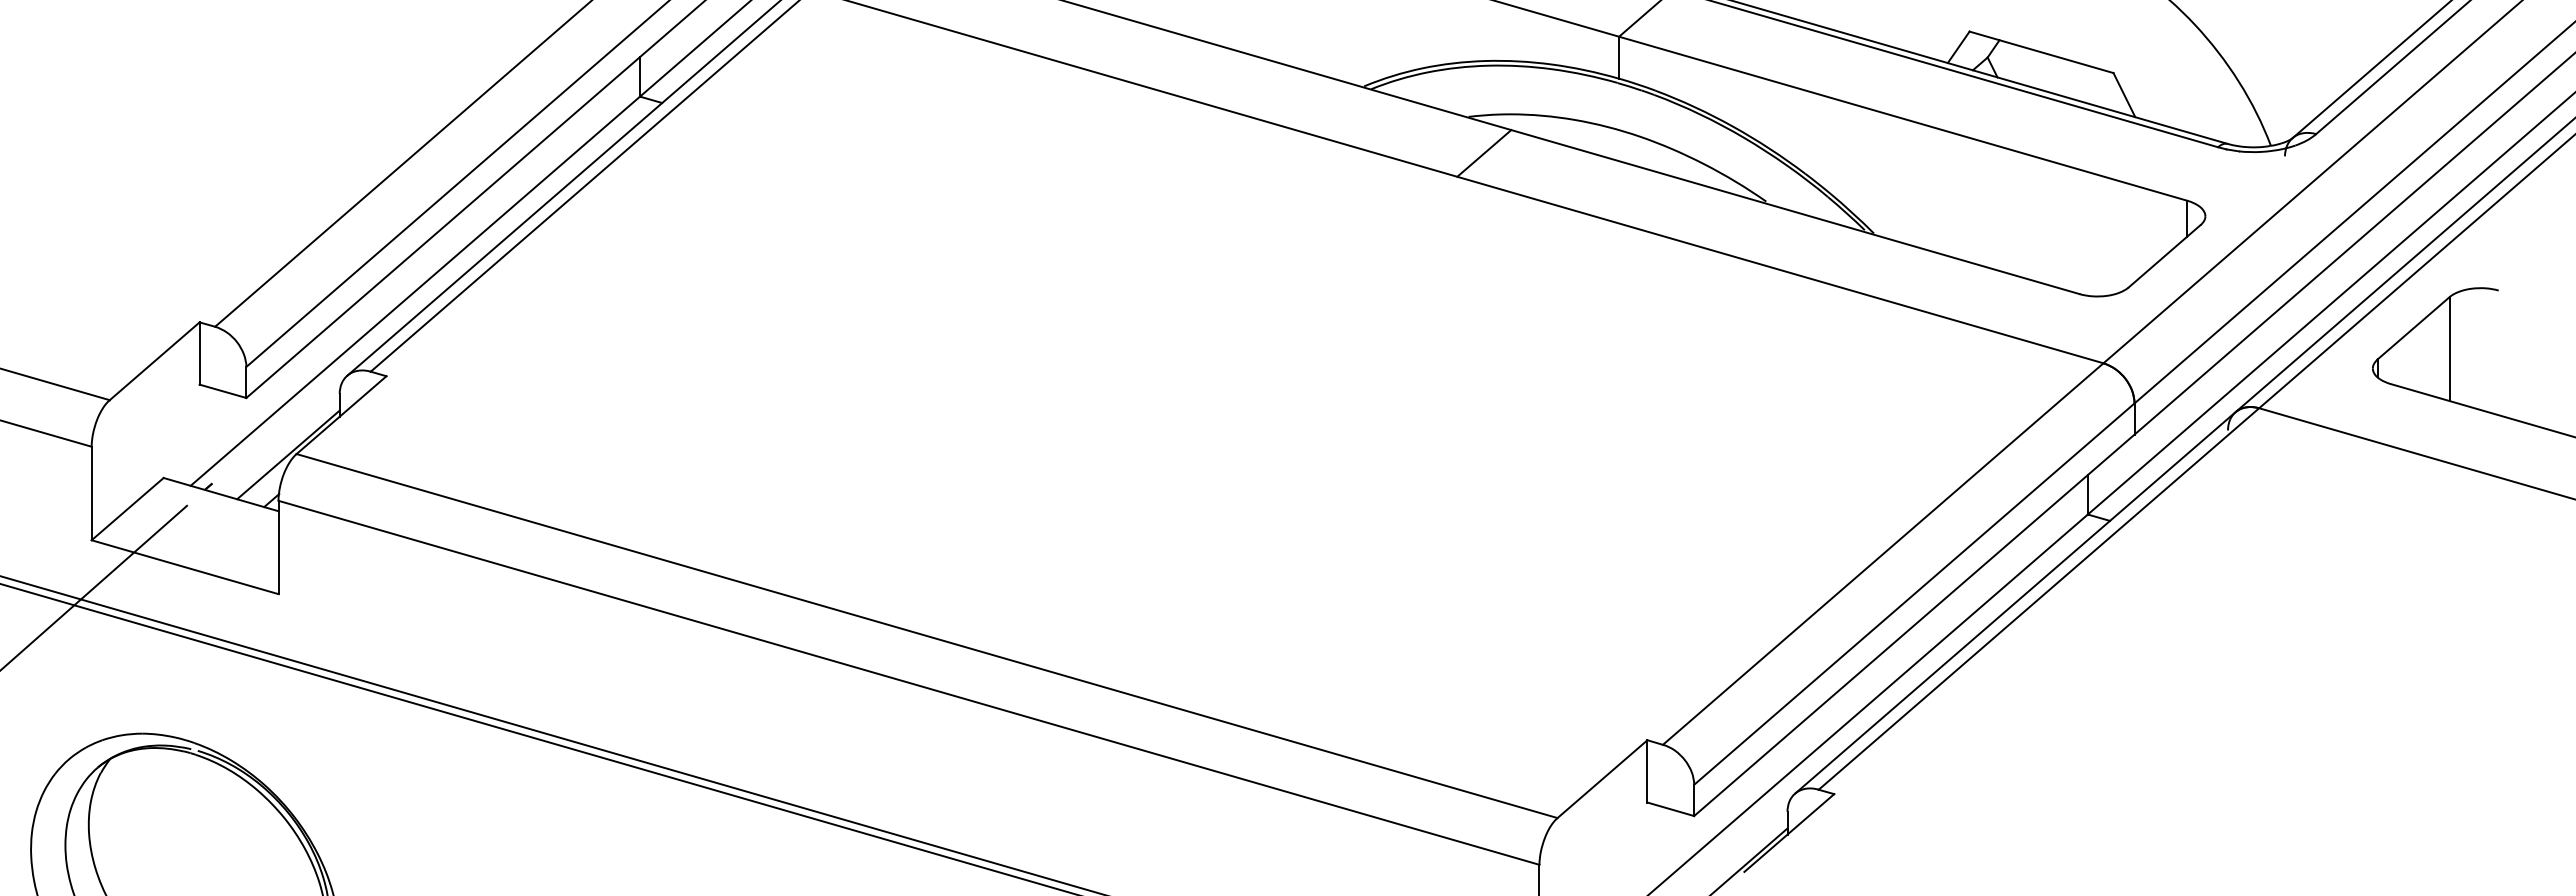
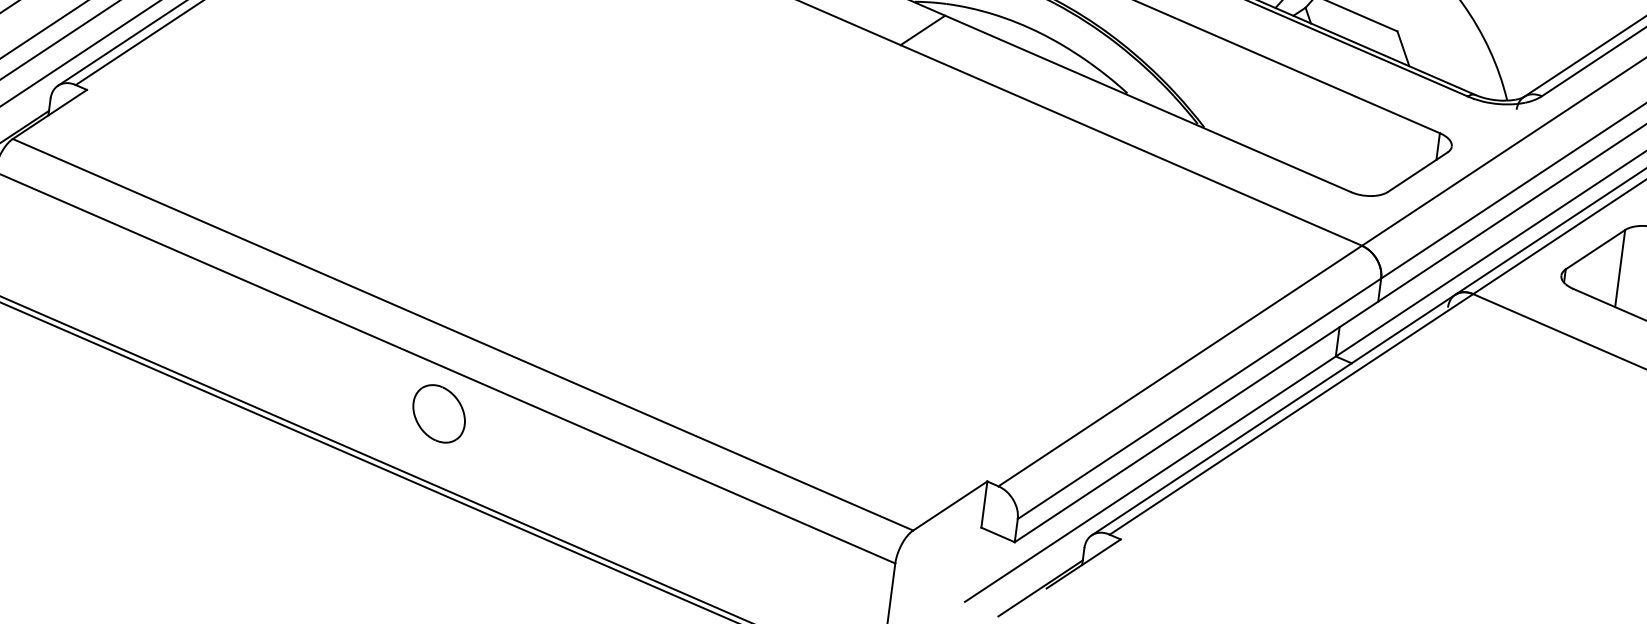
part: (908, 744) -> (438, 413), added

